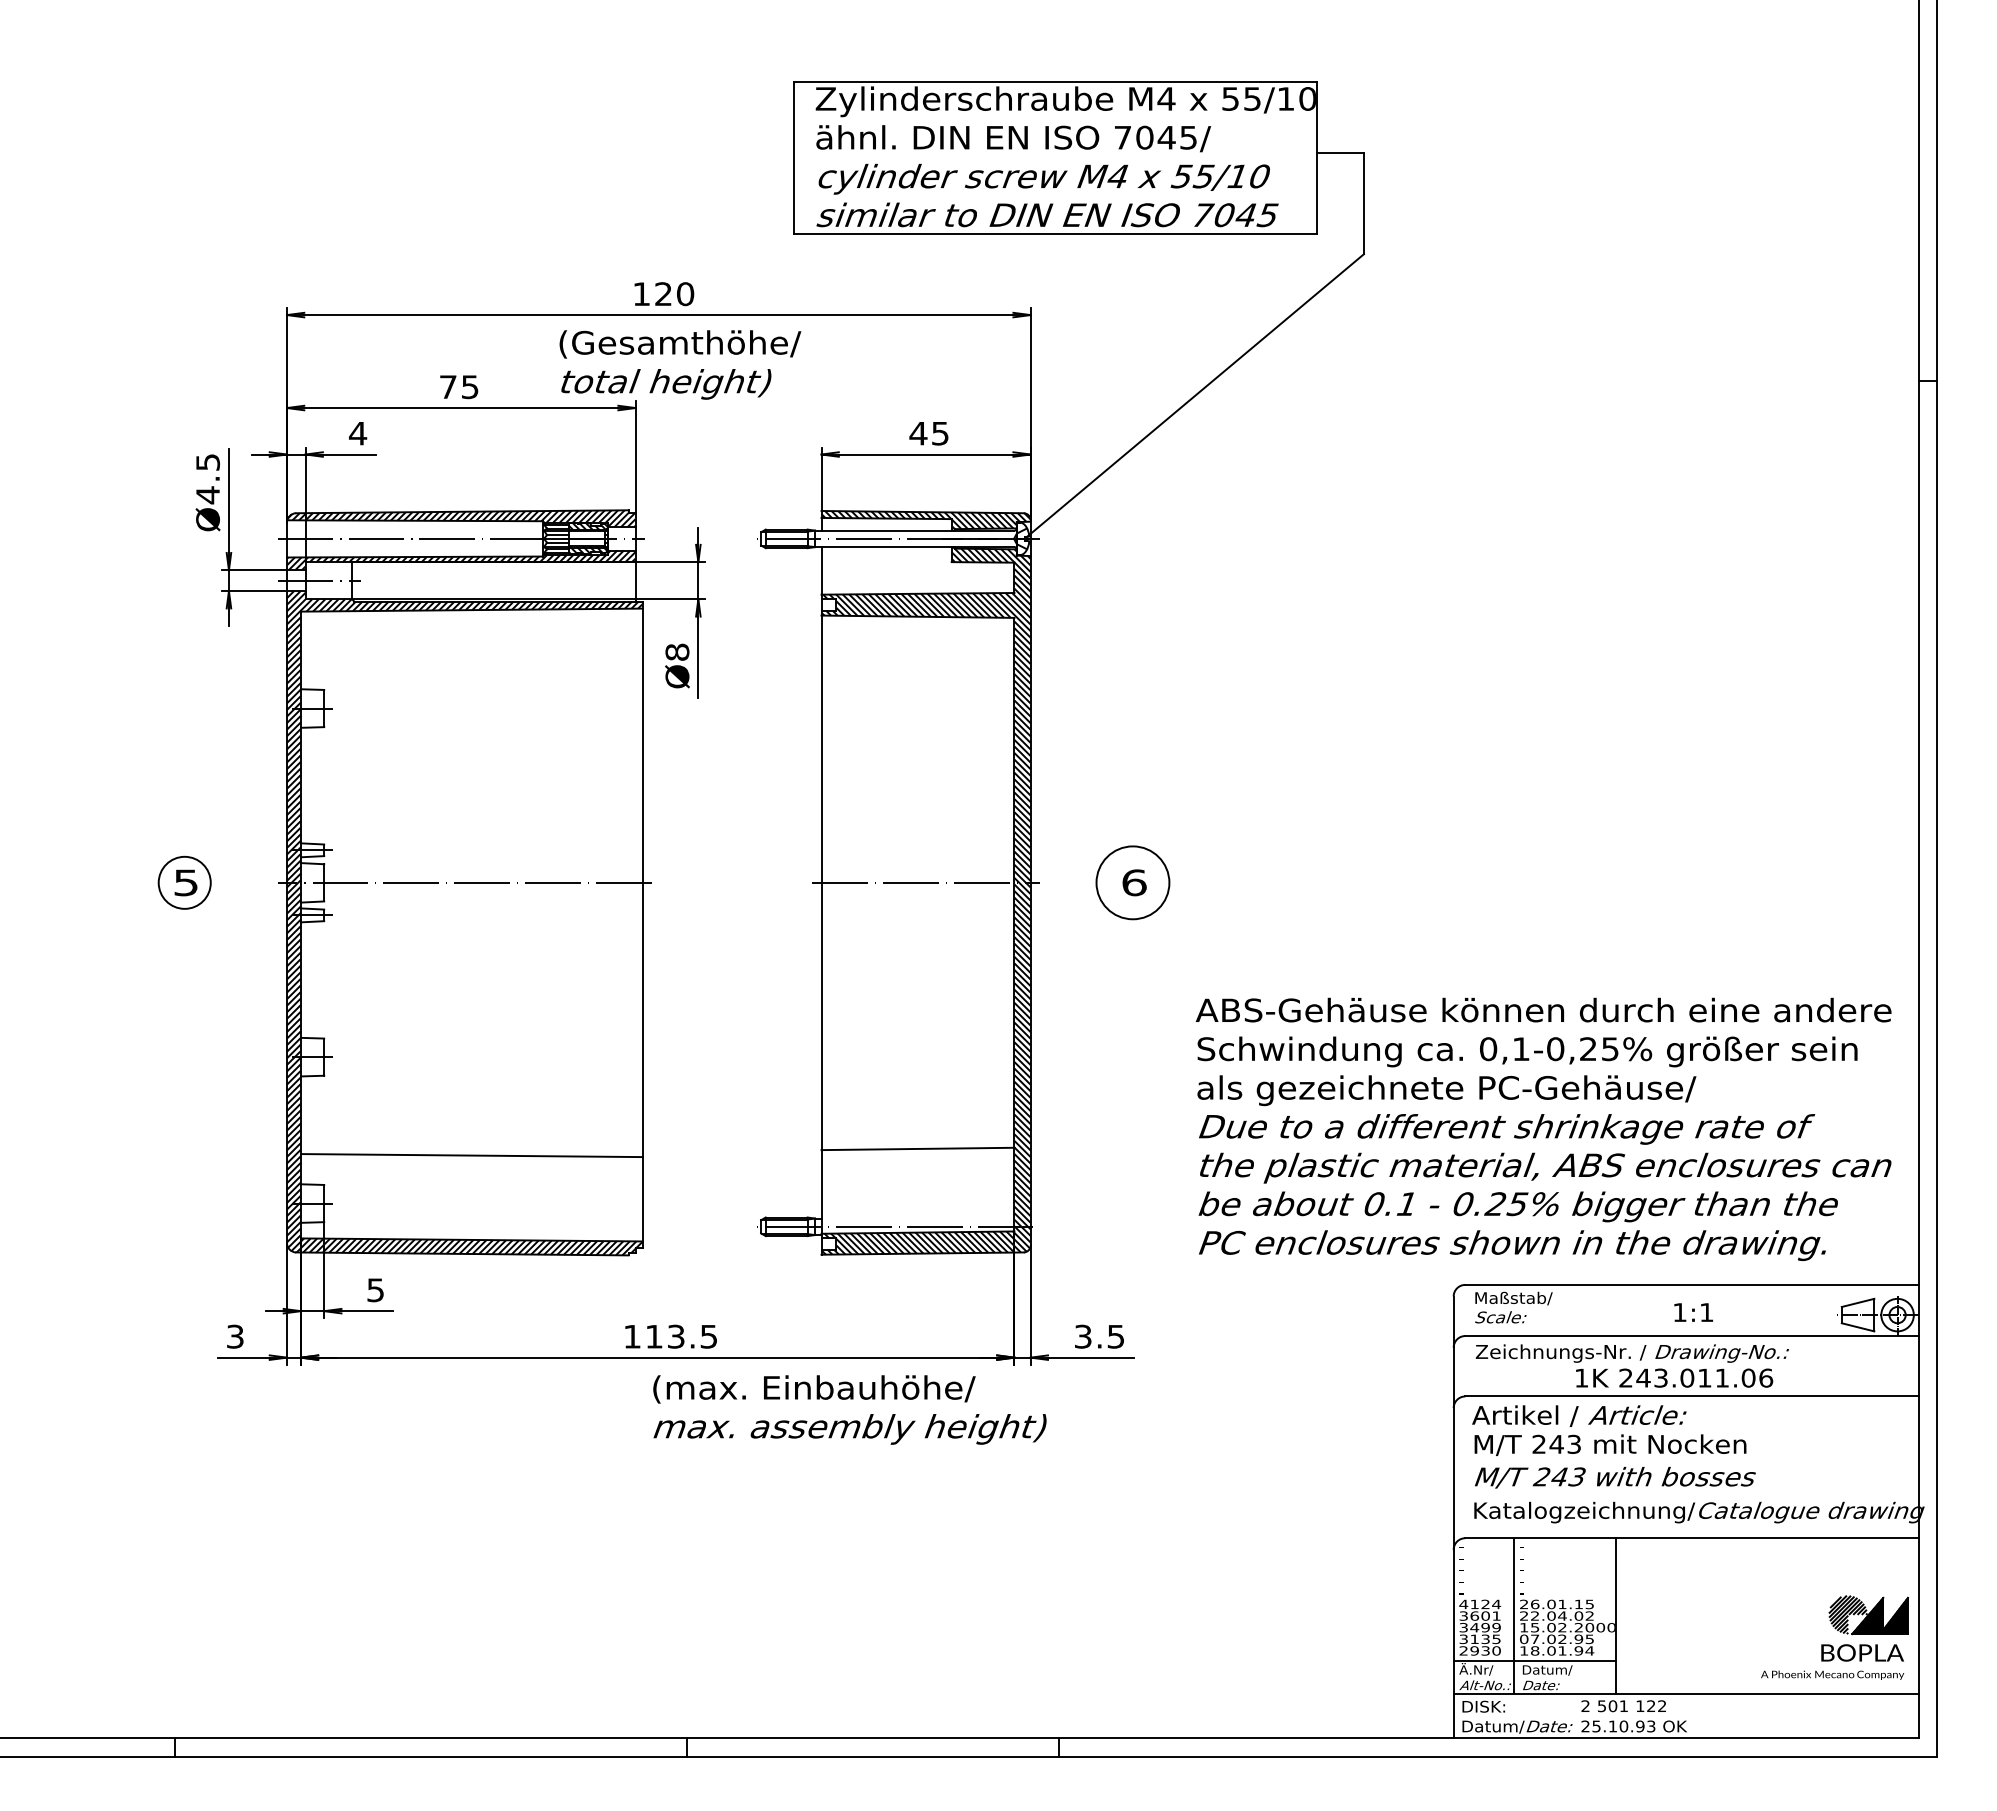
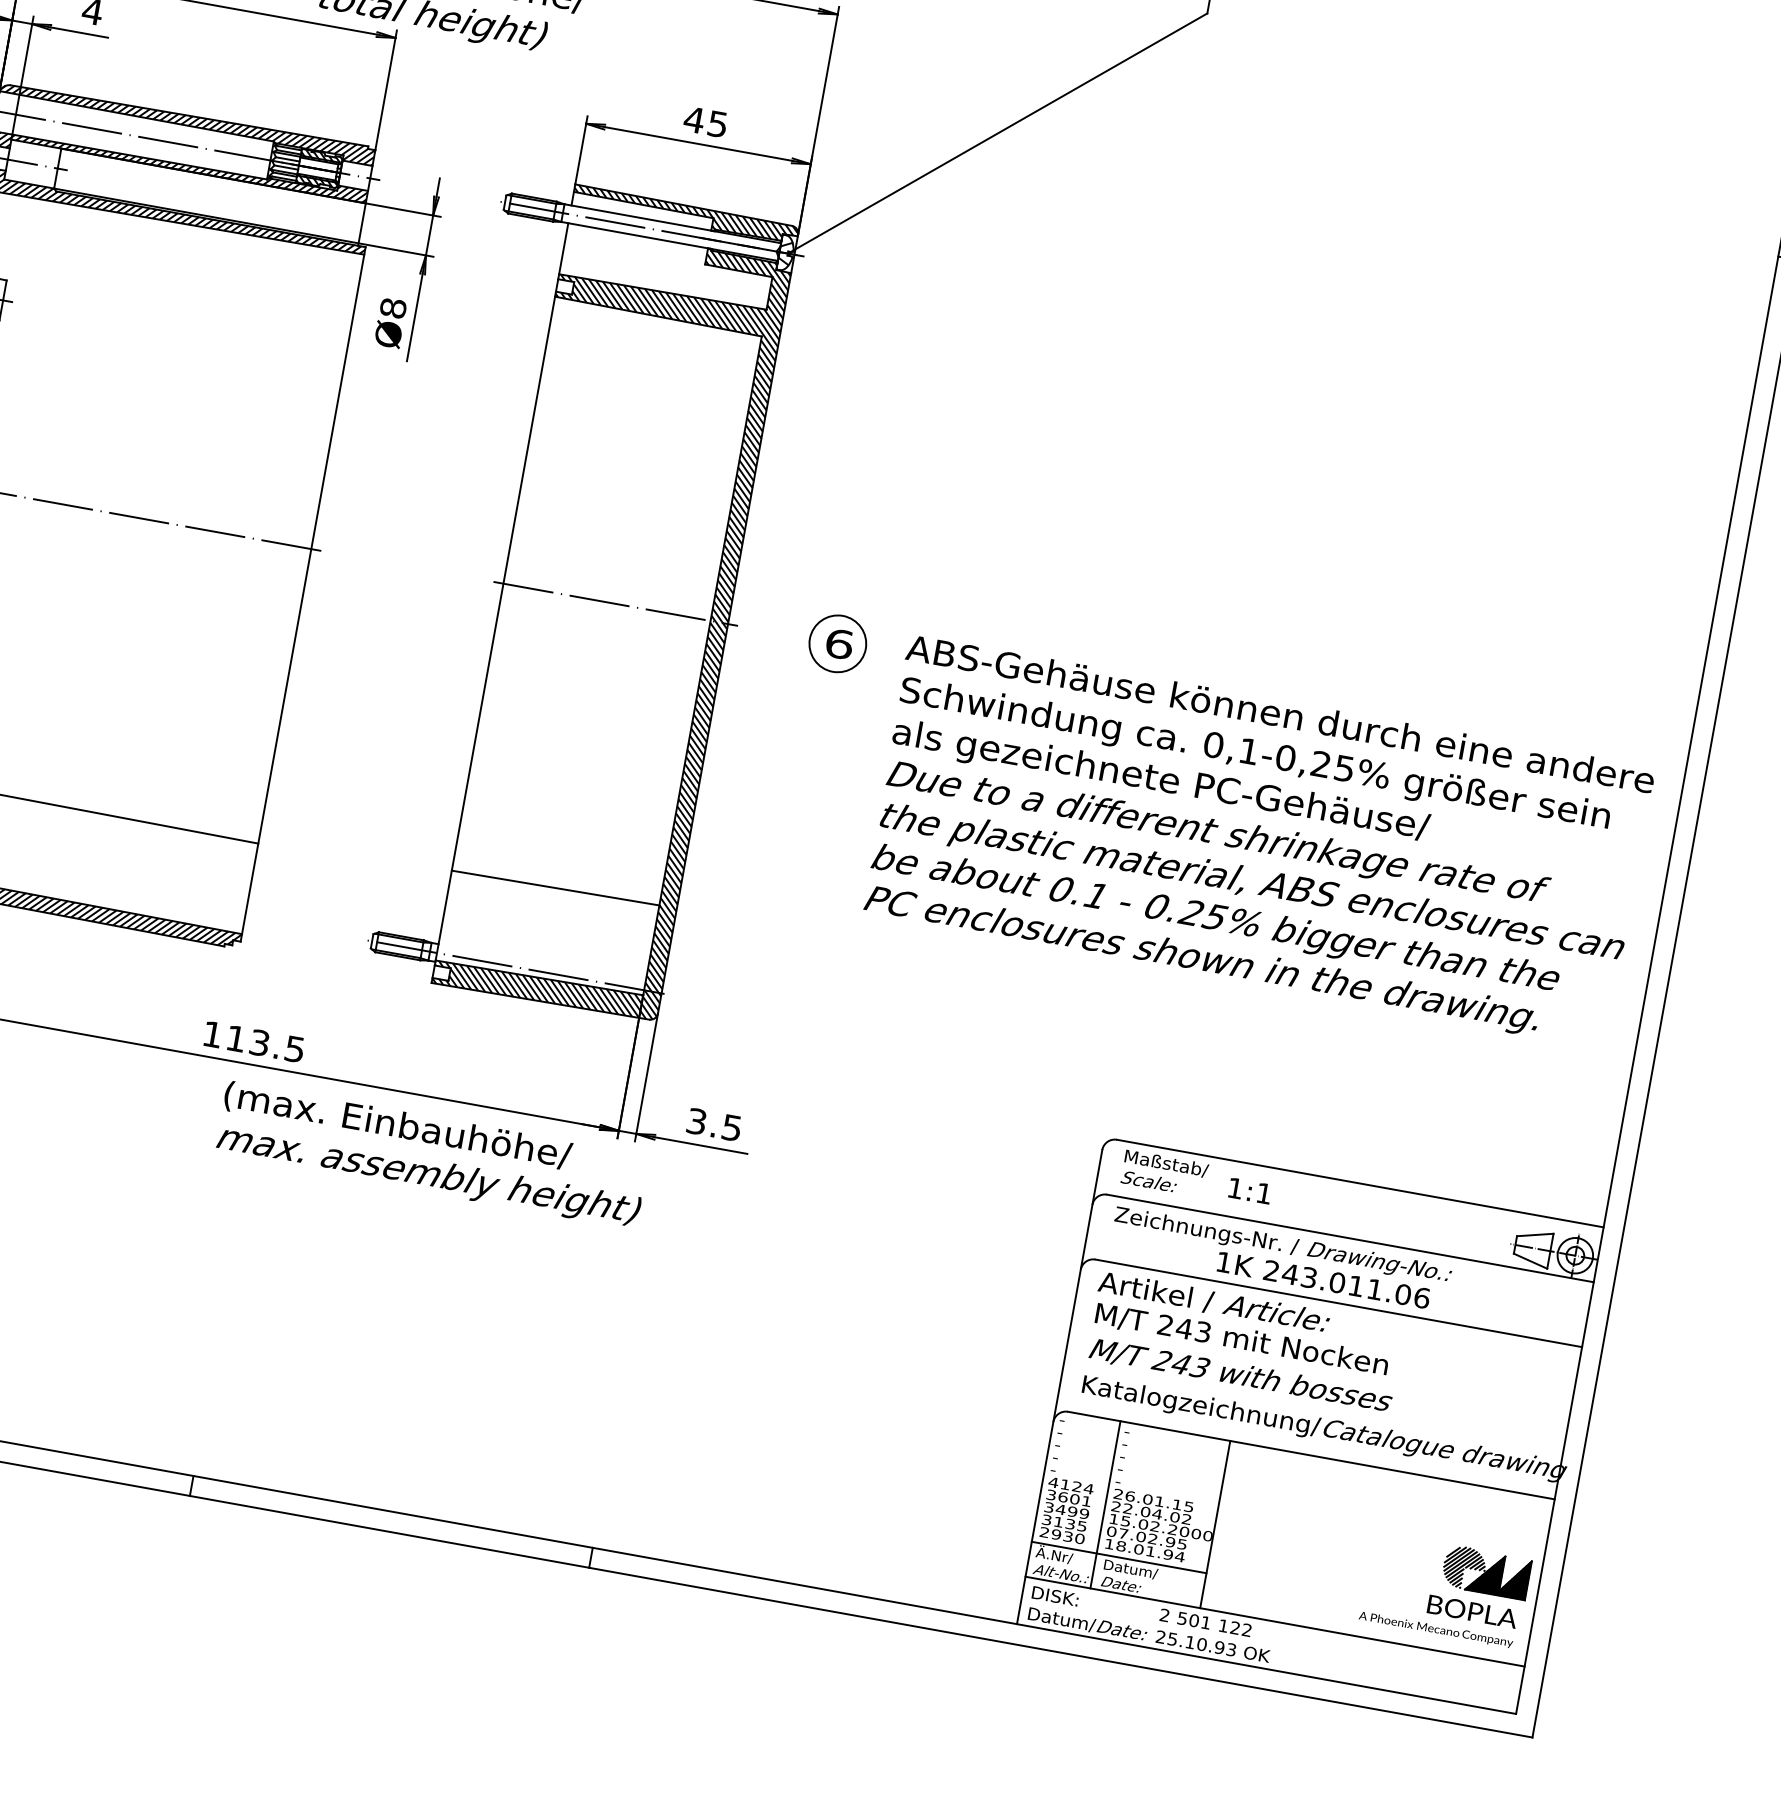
circle: (1132, 882) -> (837, 643), size x0.71
text: (1543, 1128) -> (1257, 840), moved
text: (1693, 1312) -> (1249, 1190), moved

